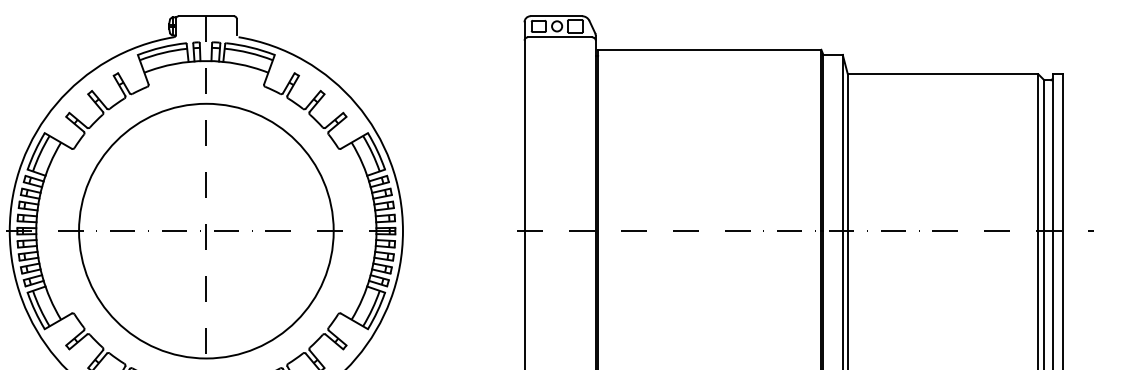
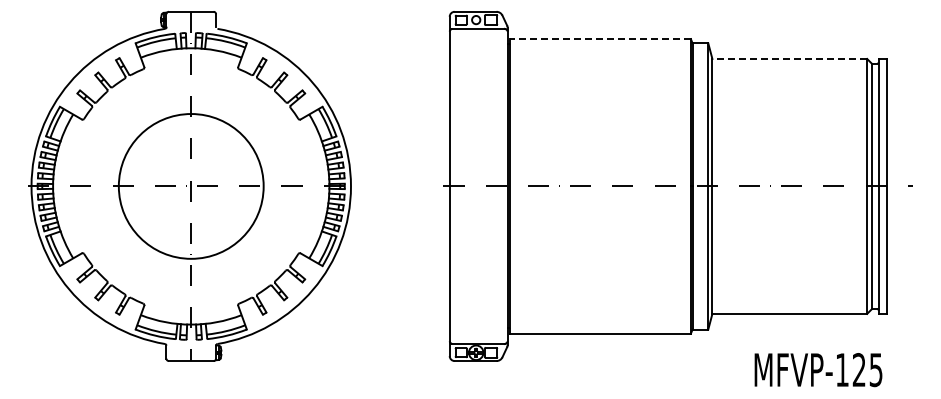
line: (710, 50) -> (600, 39), solid -> dashed
line: (942, 73) -> (789, 58), solid -> dashed
circle: (205, 230) -> (190, 185), size x0.7

